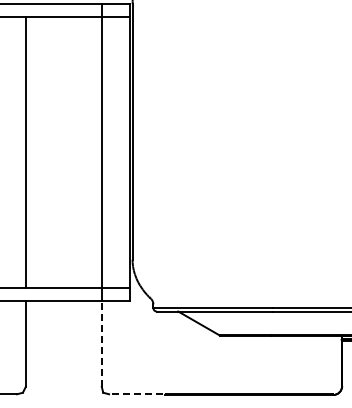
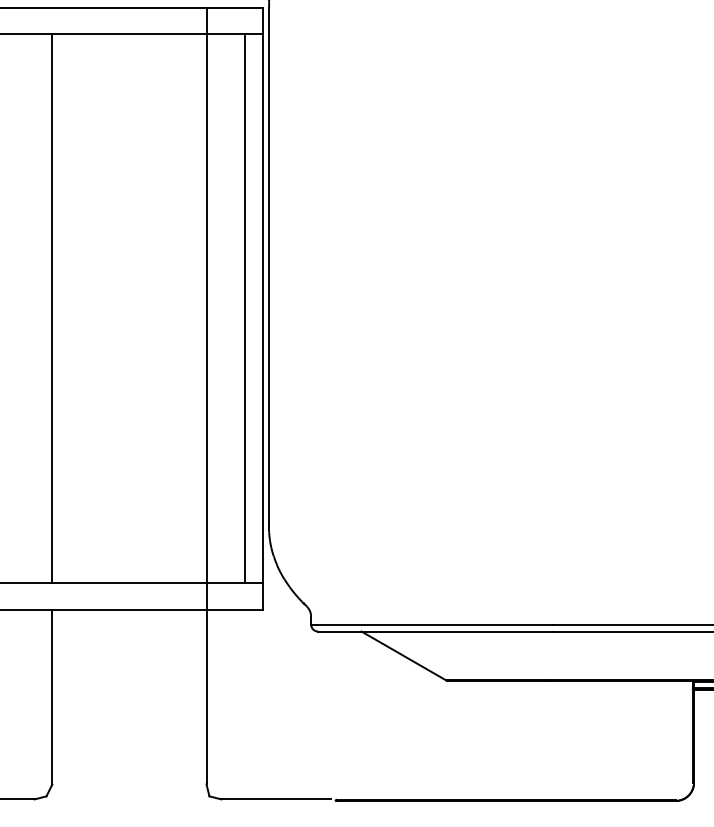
line: (120, 152) -> (244, 309), added
line: (101, 343) -> (205, 696), dashed -> solid
line: (135, 394) -> (274, 799), dashed -> solid

